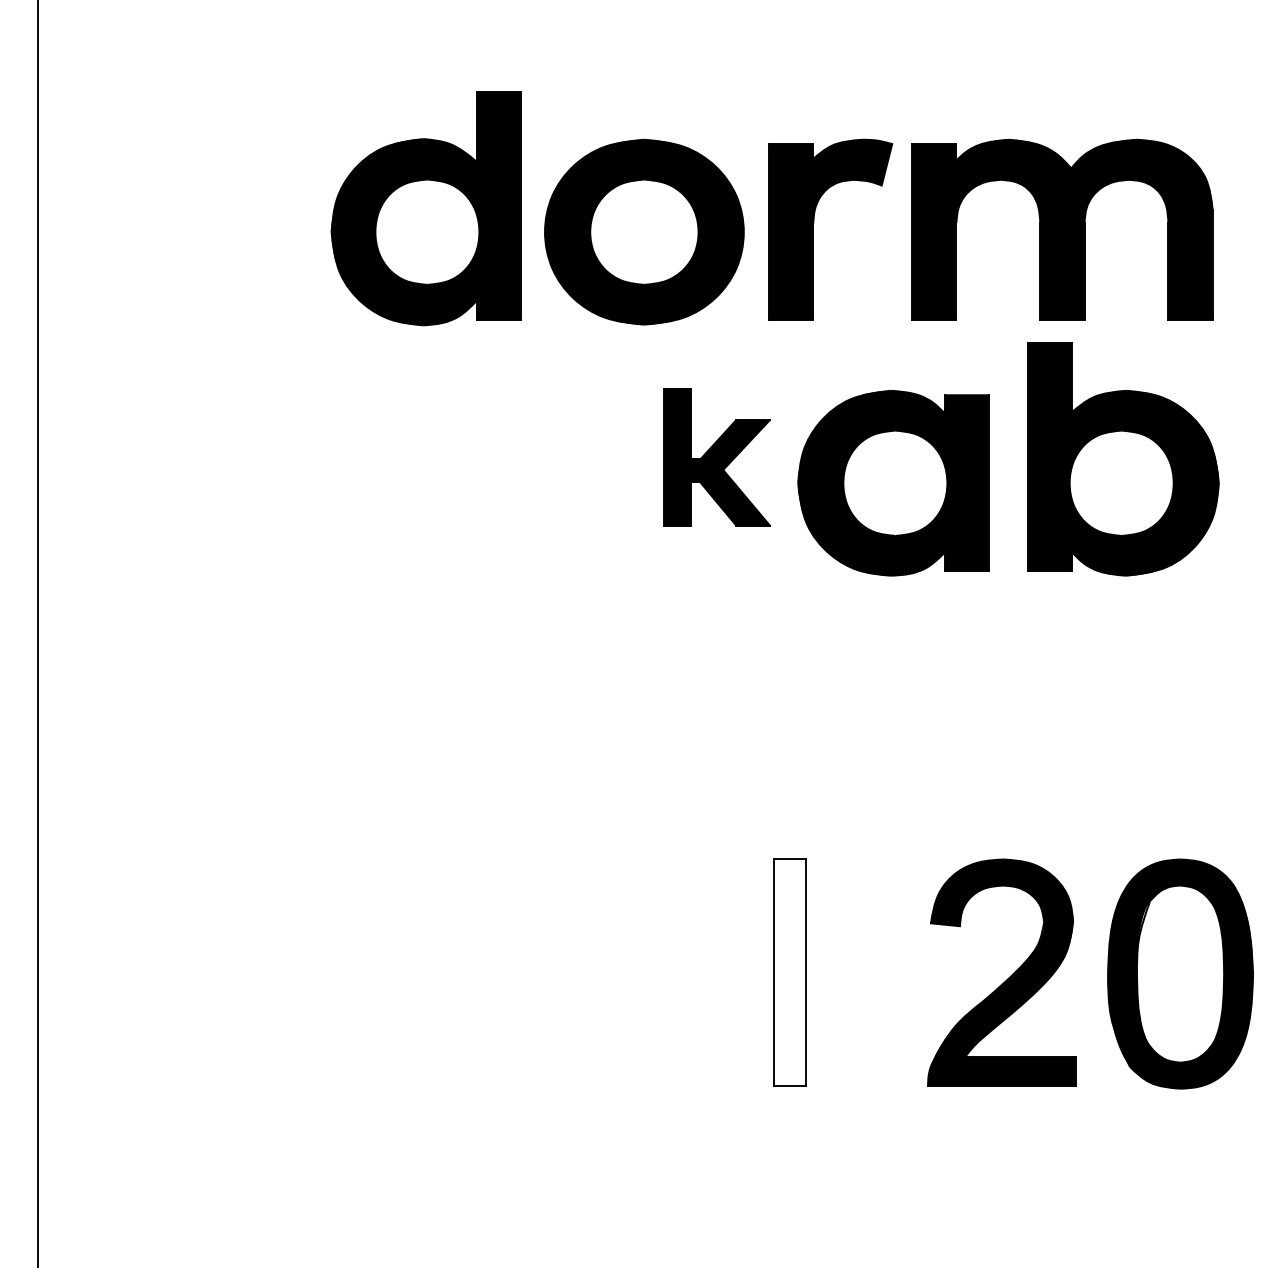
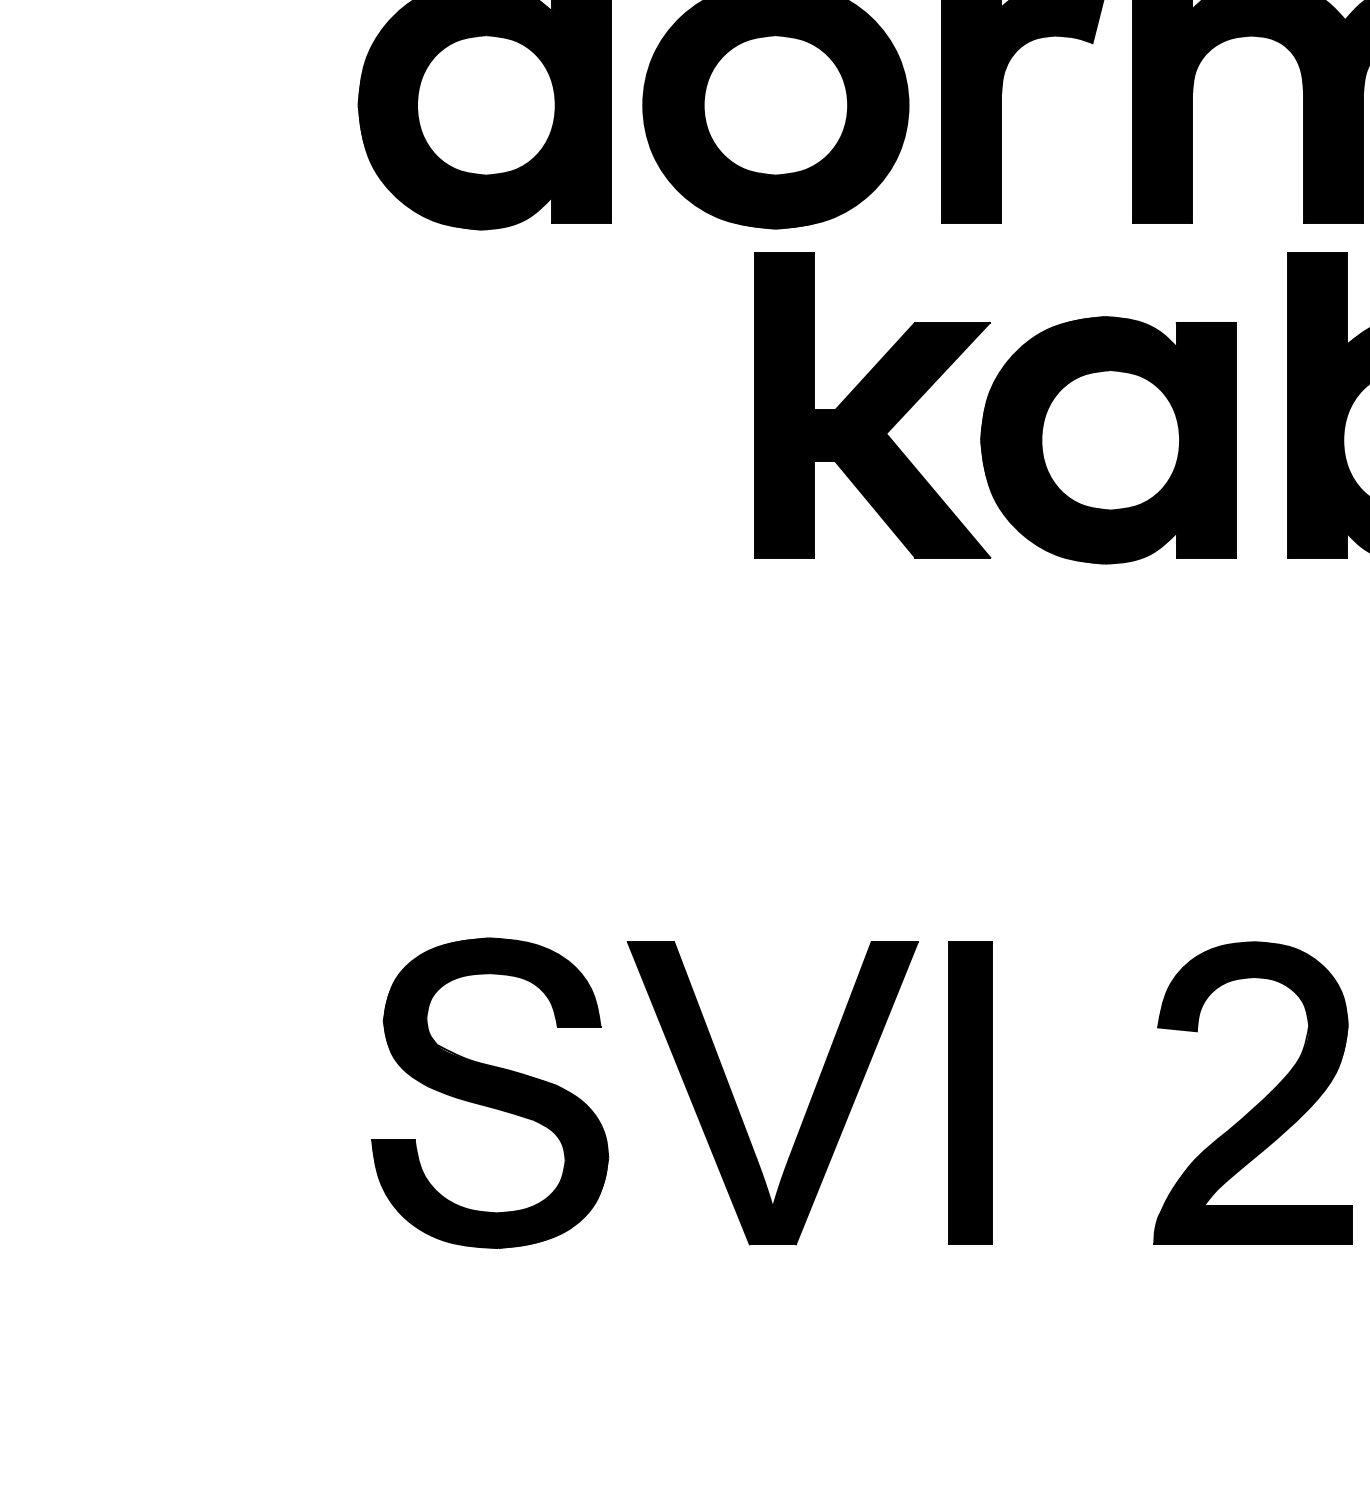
part: (717, 457) -> (873, 405), size x1.67
part: (429, 972) -> (489, 1093), added
fill: (790, 972) -> (970, 1093), added
part: (616, 983) -> (738, 1107), added

